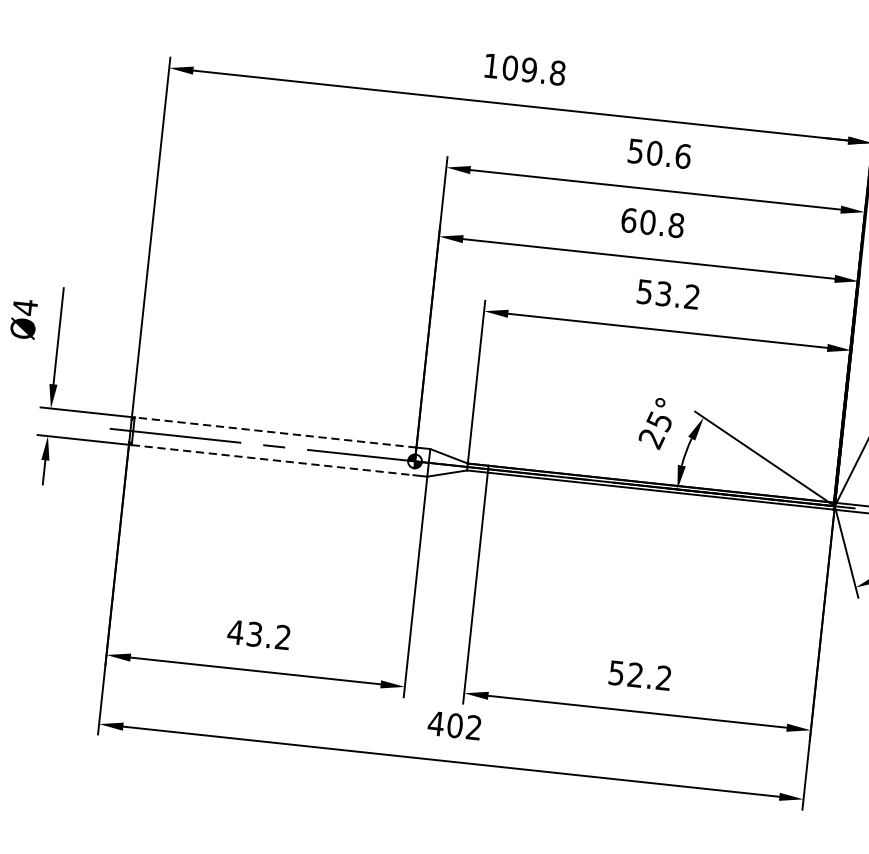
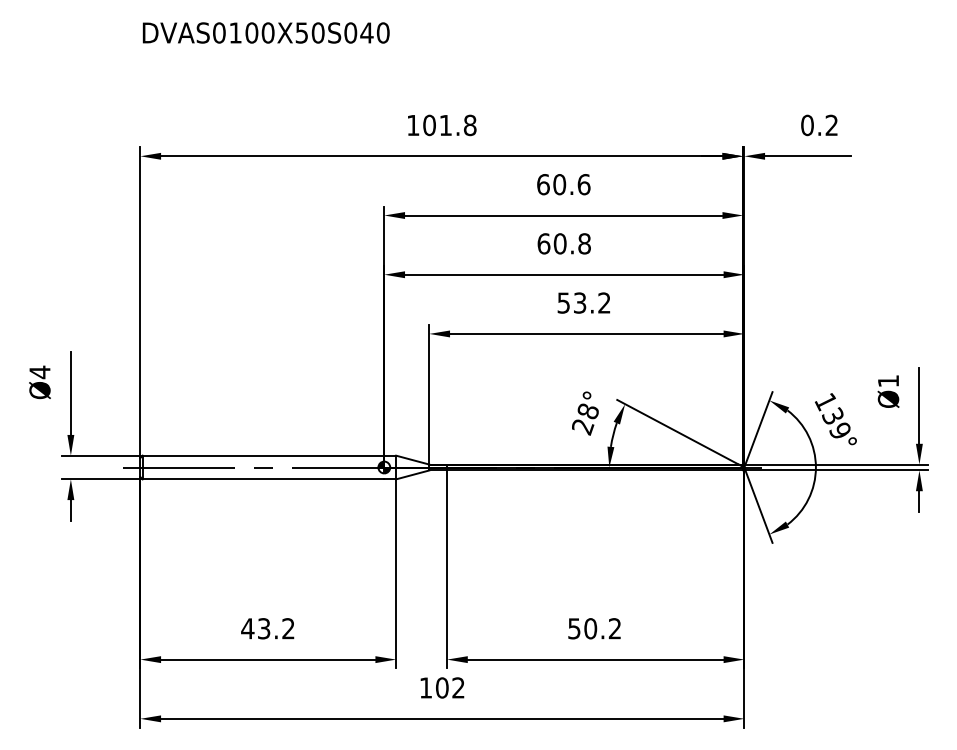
text: (528, 70) -> (445, 125), 109.8 -> 101.8
text: (635, 151) -> (543, 184), 50.6 -> 60.6
text: (658, 421) -> (587, 411), 25° -> 28°
line: (275, 432) -> (263, 455), dashed -> solid
line: (272, 460) -> (263, 479), dashed -> solid
text: (635, 674) -> (590, 628), 52.2 -> 50.2
text: (435, 723) -> (425, 687), 402 -> 102

